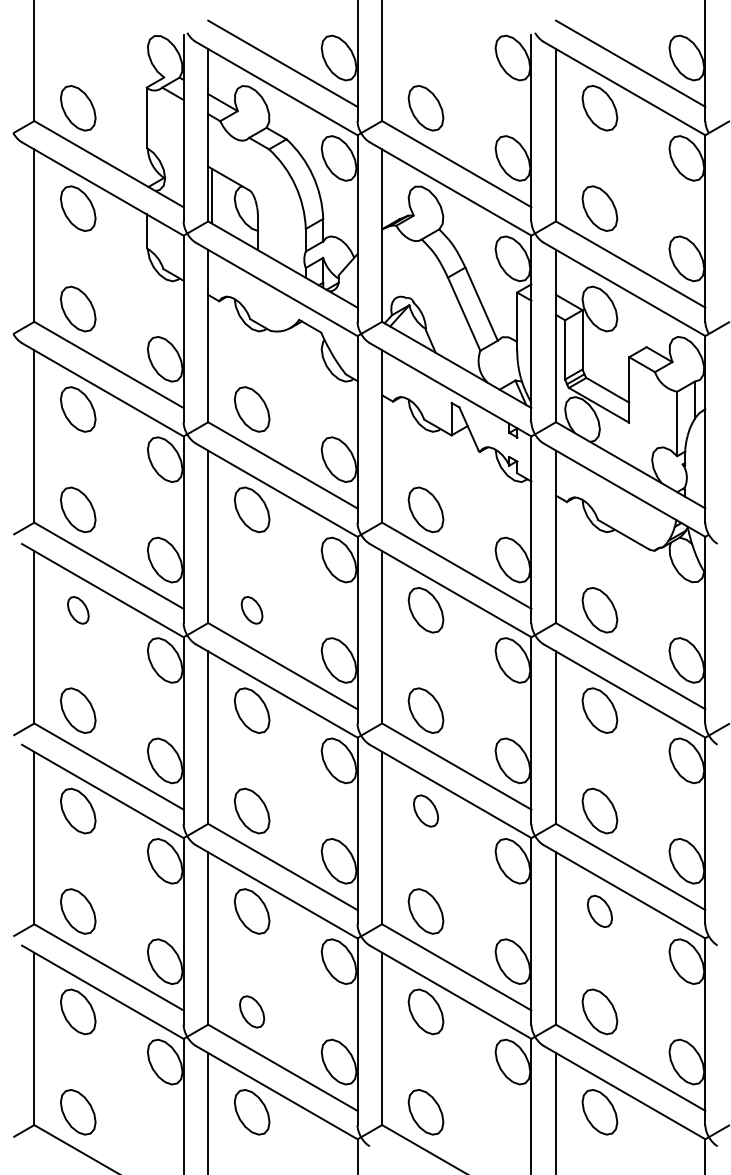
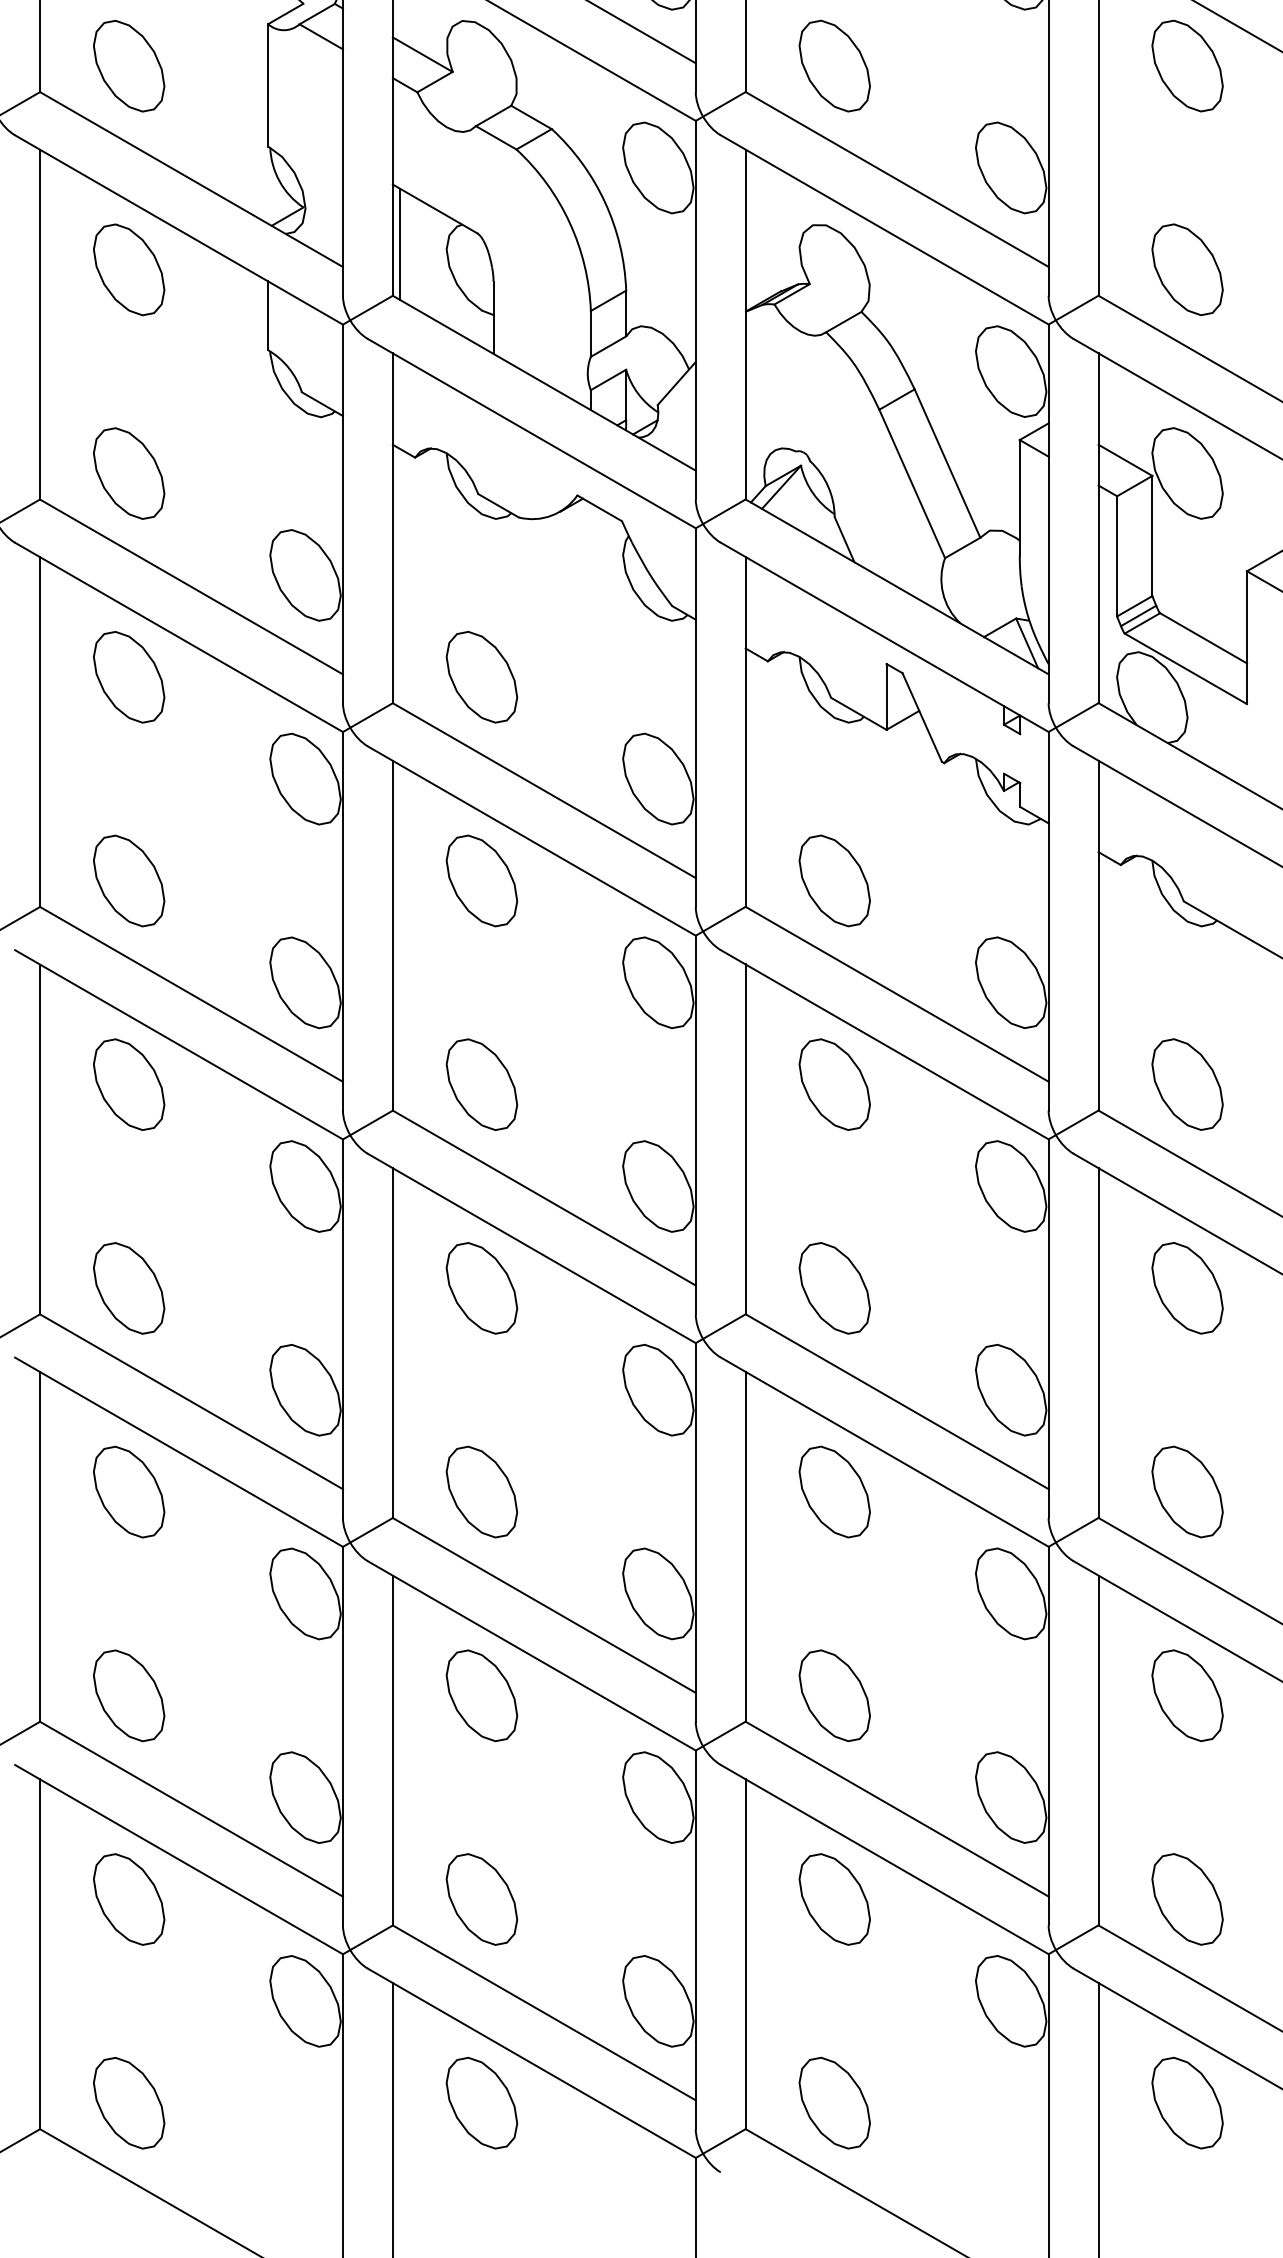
part: (78, 610) -> (129, 1085), size x1.67
part: (251, 610) -> (480, 1085), size x1.67
part: (425, 810) -> (833, 1490), size x1.43
part: (599, 911) -> (1186, 1695), size x1.43
part: (251, 1011) -> (480, 1898), size x1.43

